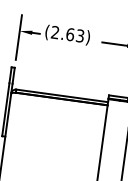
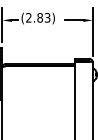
text: (69, 33) -> (39, 17), (2.63) -> (2.83)

